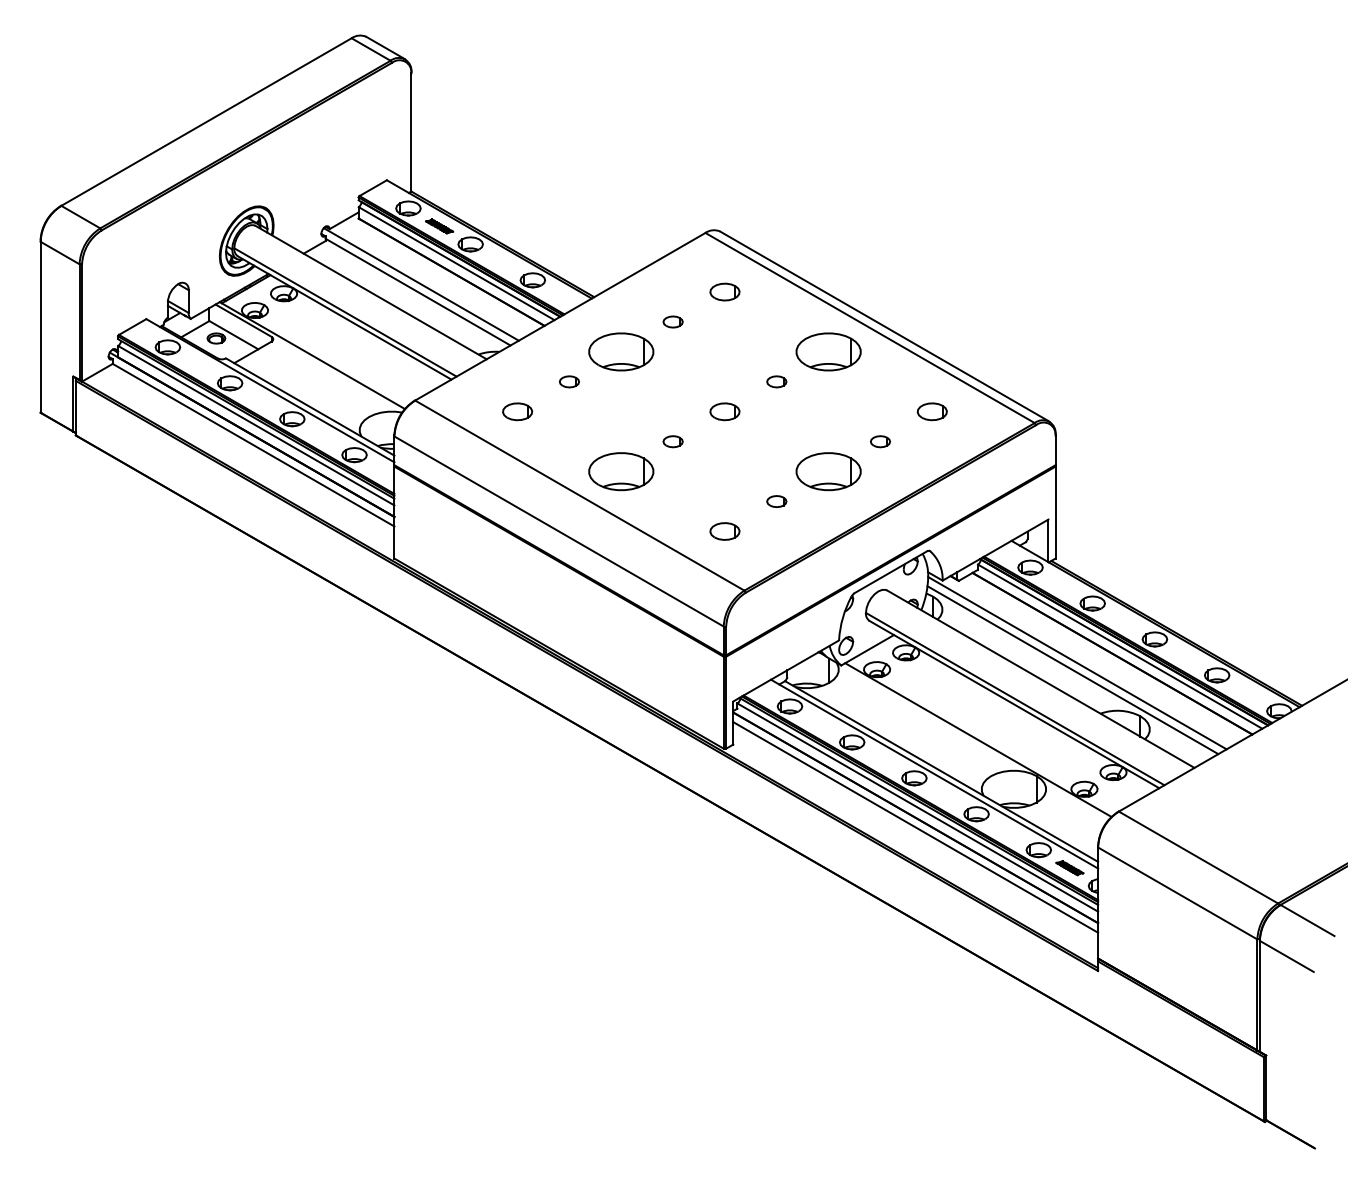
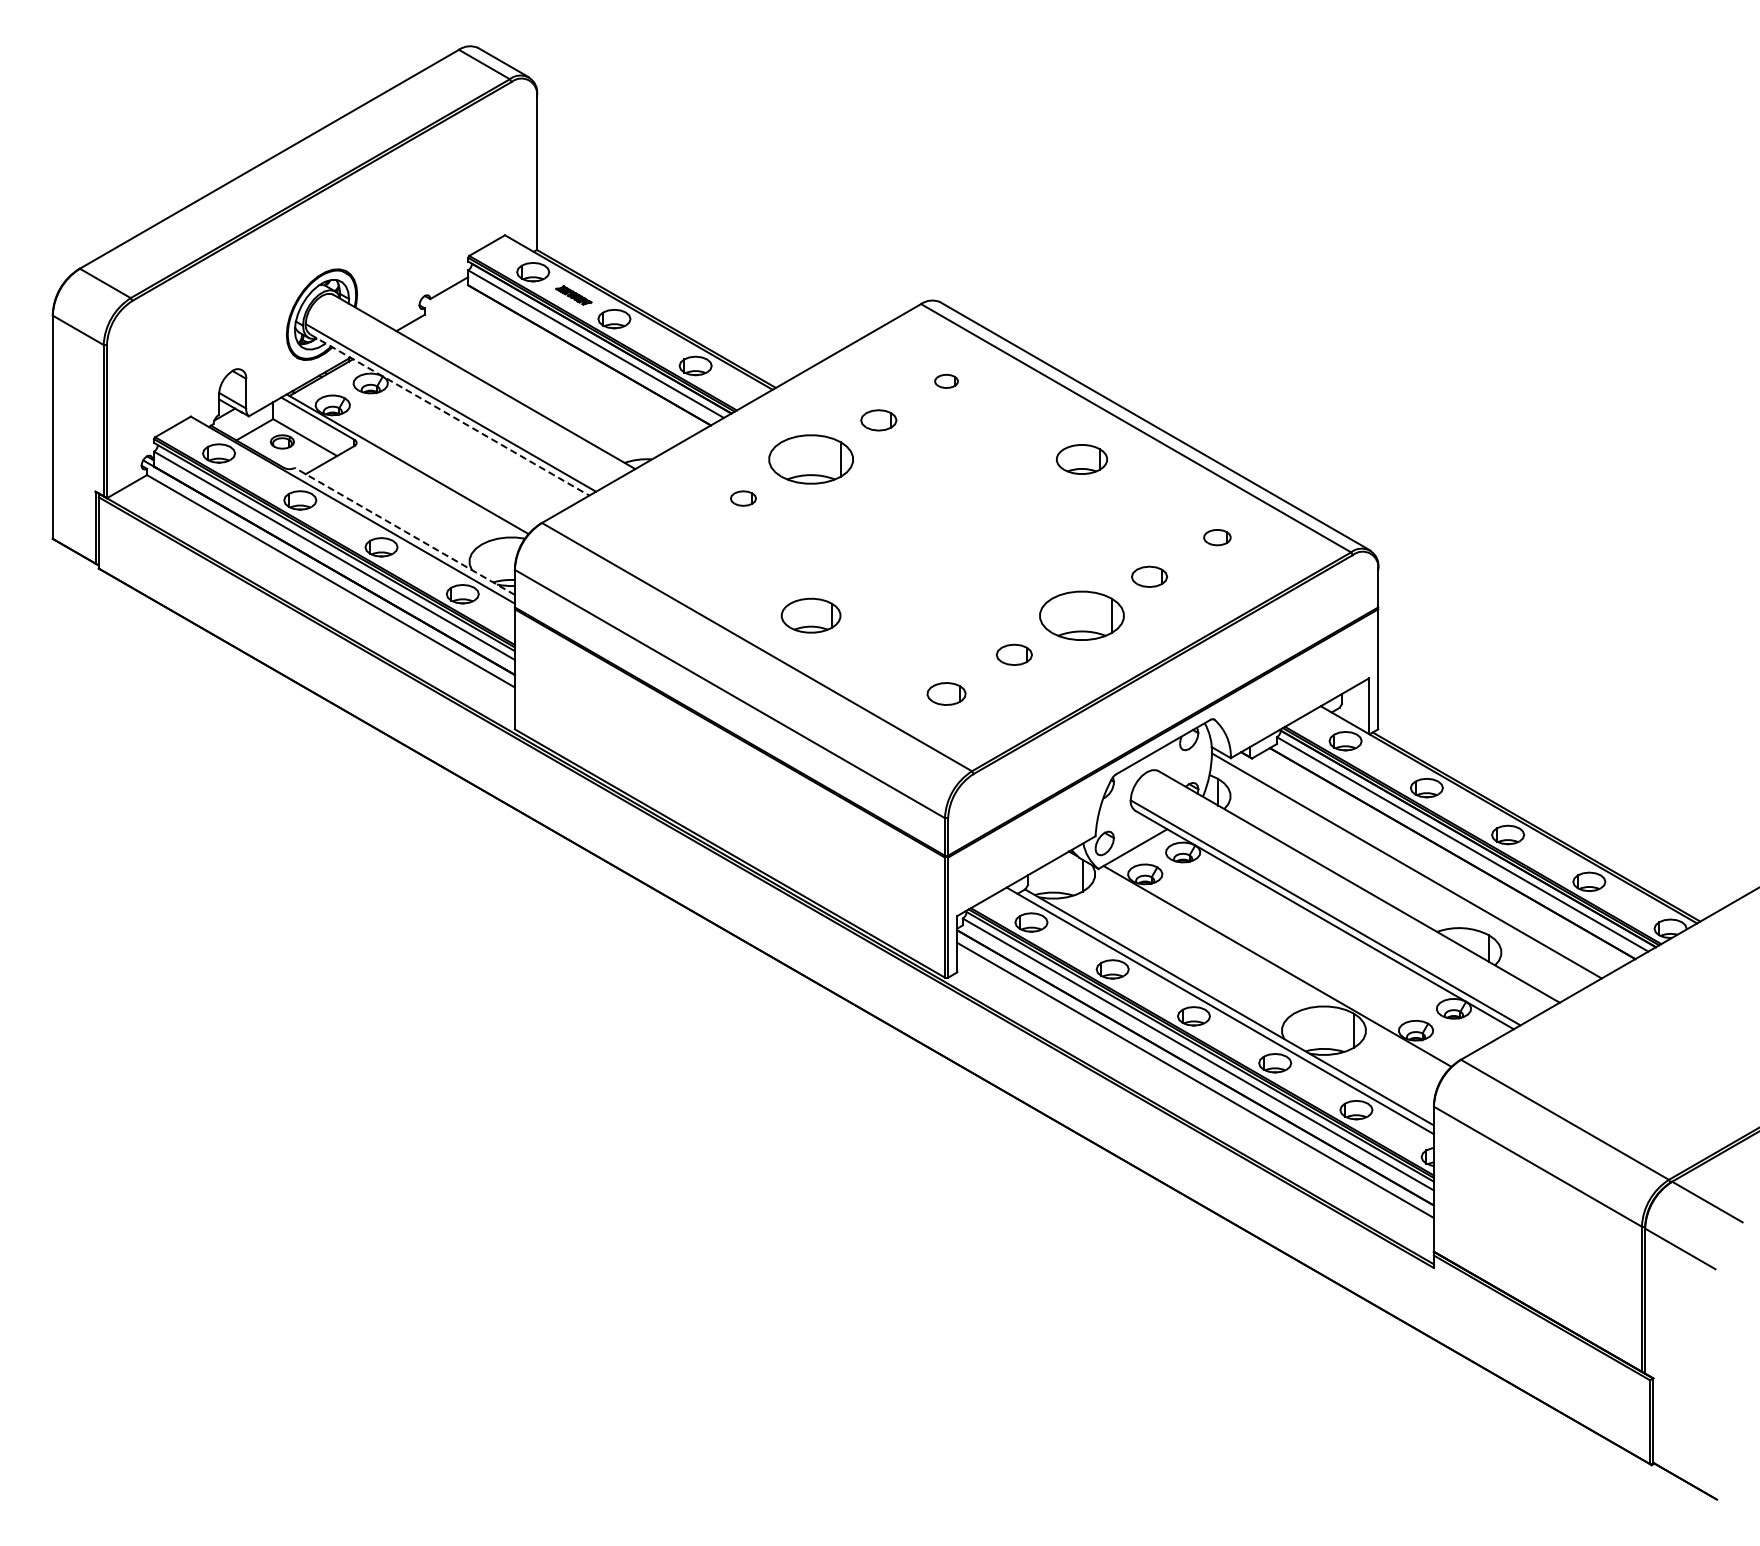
line: (420, 283) -> (549, 370), removed
line: (417, 292) -> (545, 381), removed
part: (724, 292) -> (946, 381), size x0.6
line: (345, 318) -> (450, 415), solid -> dashed
part: (672, 322) -> (878, 420), size x1.4
part: (828, 351) -> (1081, 459), size x0.6
part: (776, 381) -> (1013, 498), removed
line: (309, 407) -> (404, 531), solid -> dashed
part: (517, 411) -> (675, 537), removed
part: (724, 411) -> (946, 537), removed
part: (932, 411) -> (1217, 537), size x0.7
part: (672, 441) -> (878, 576), removed
part: (880, 441) -> (1149, 576), size x1.4
part: (620, 471) -> (810, 615), size x0.7
part: (776, 501) -> (1013, 654), size x1.4
line: (1072, 669) -> (1400, 874), removed
part: (1069, 868) -> (1396, 1133), removed

